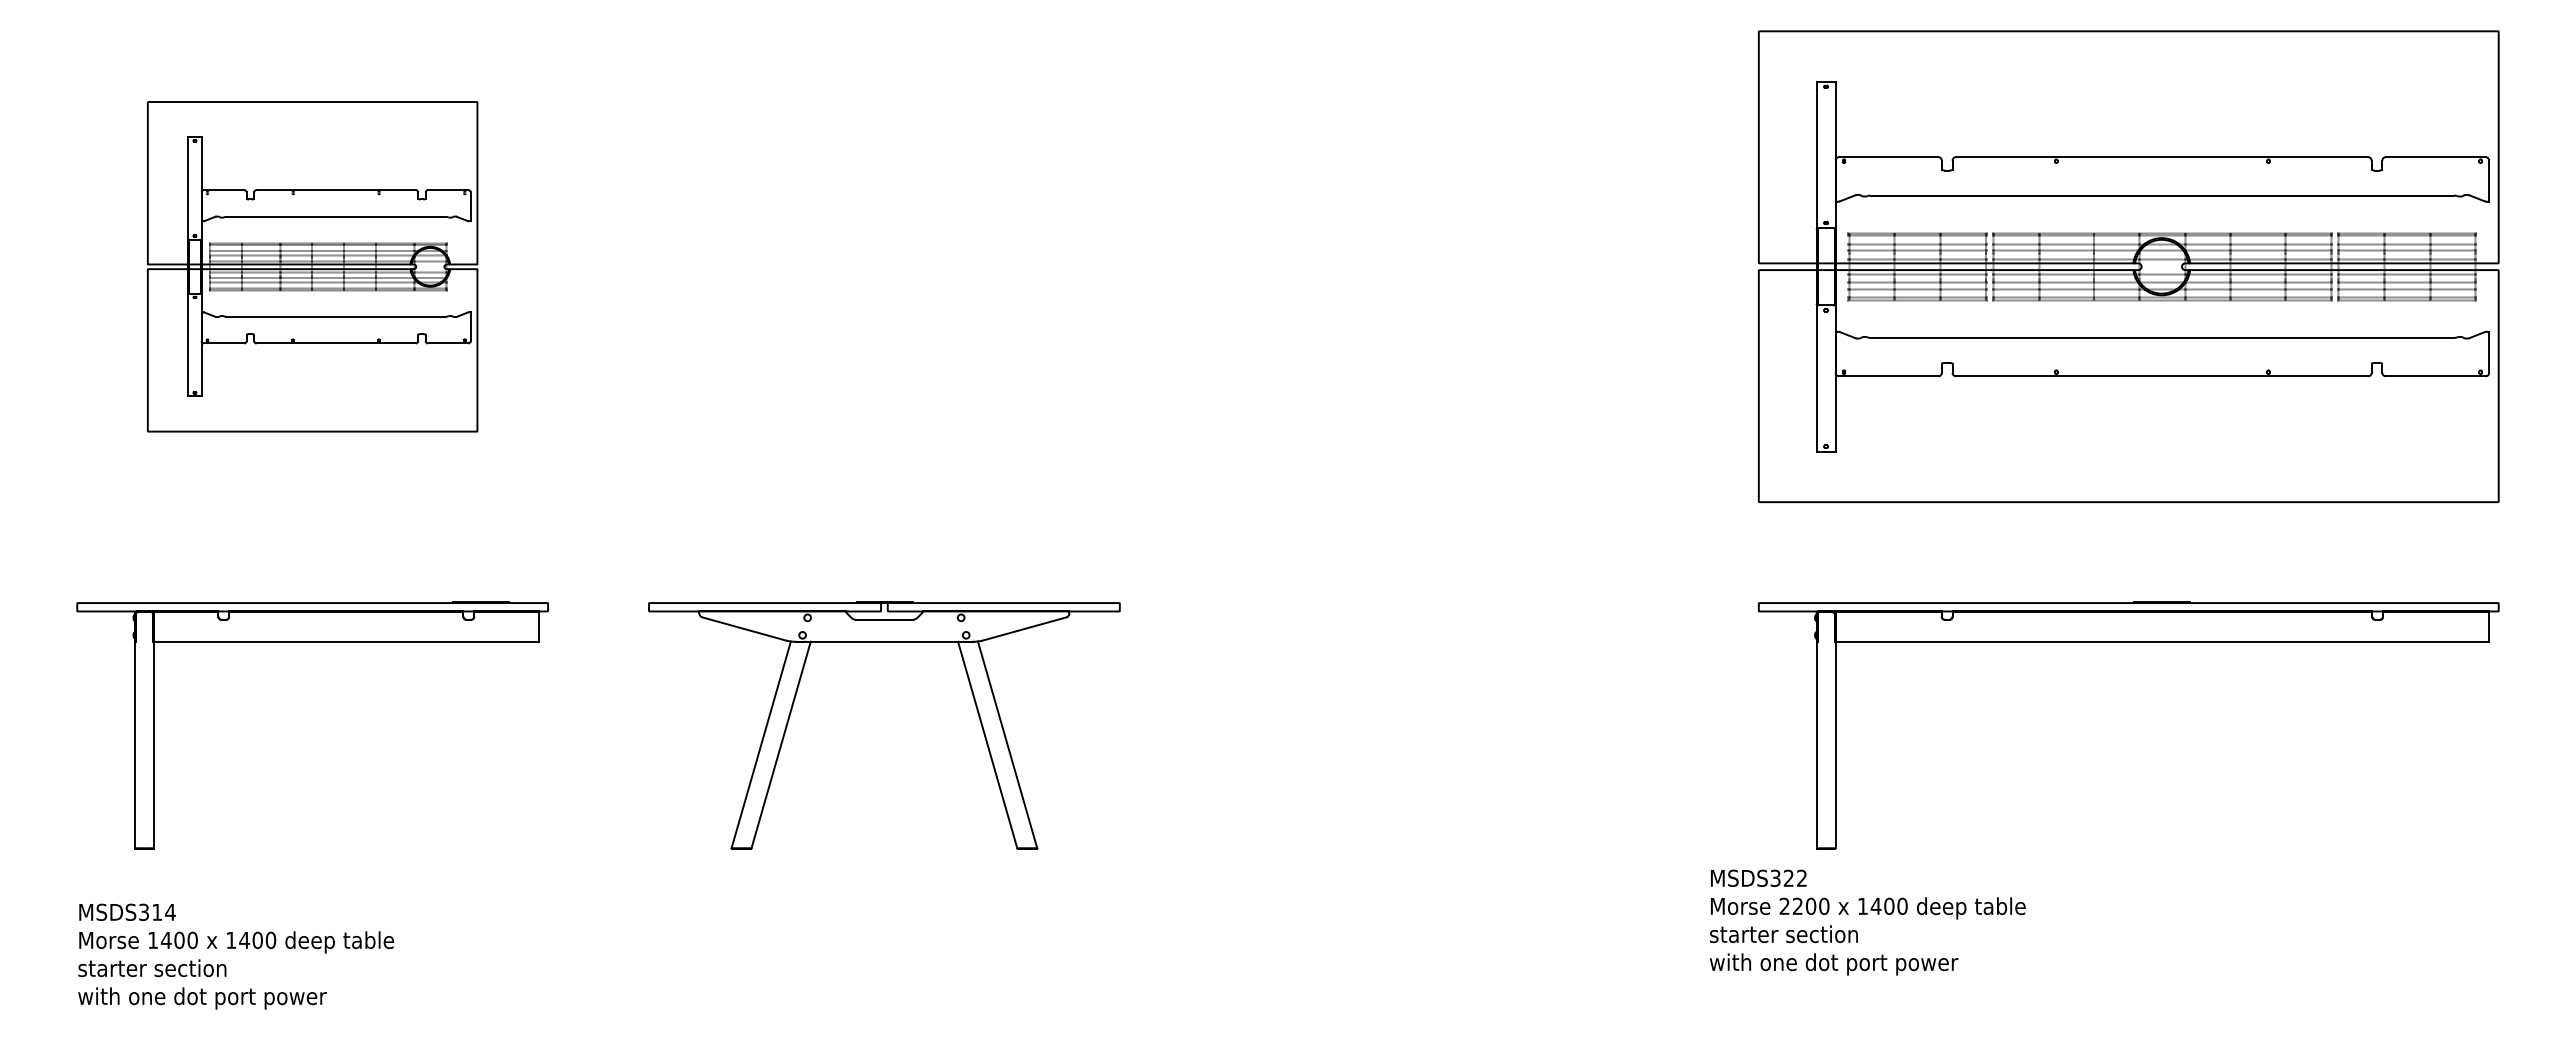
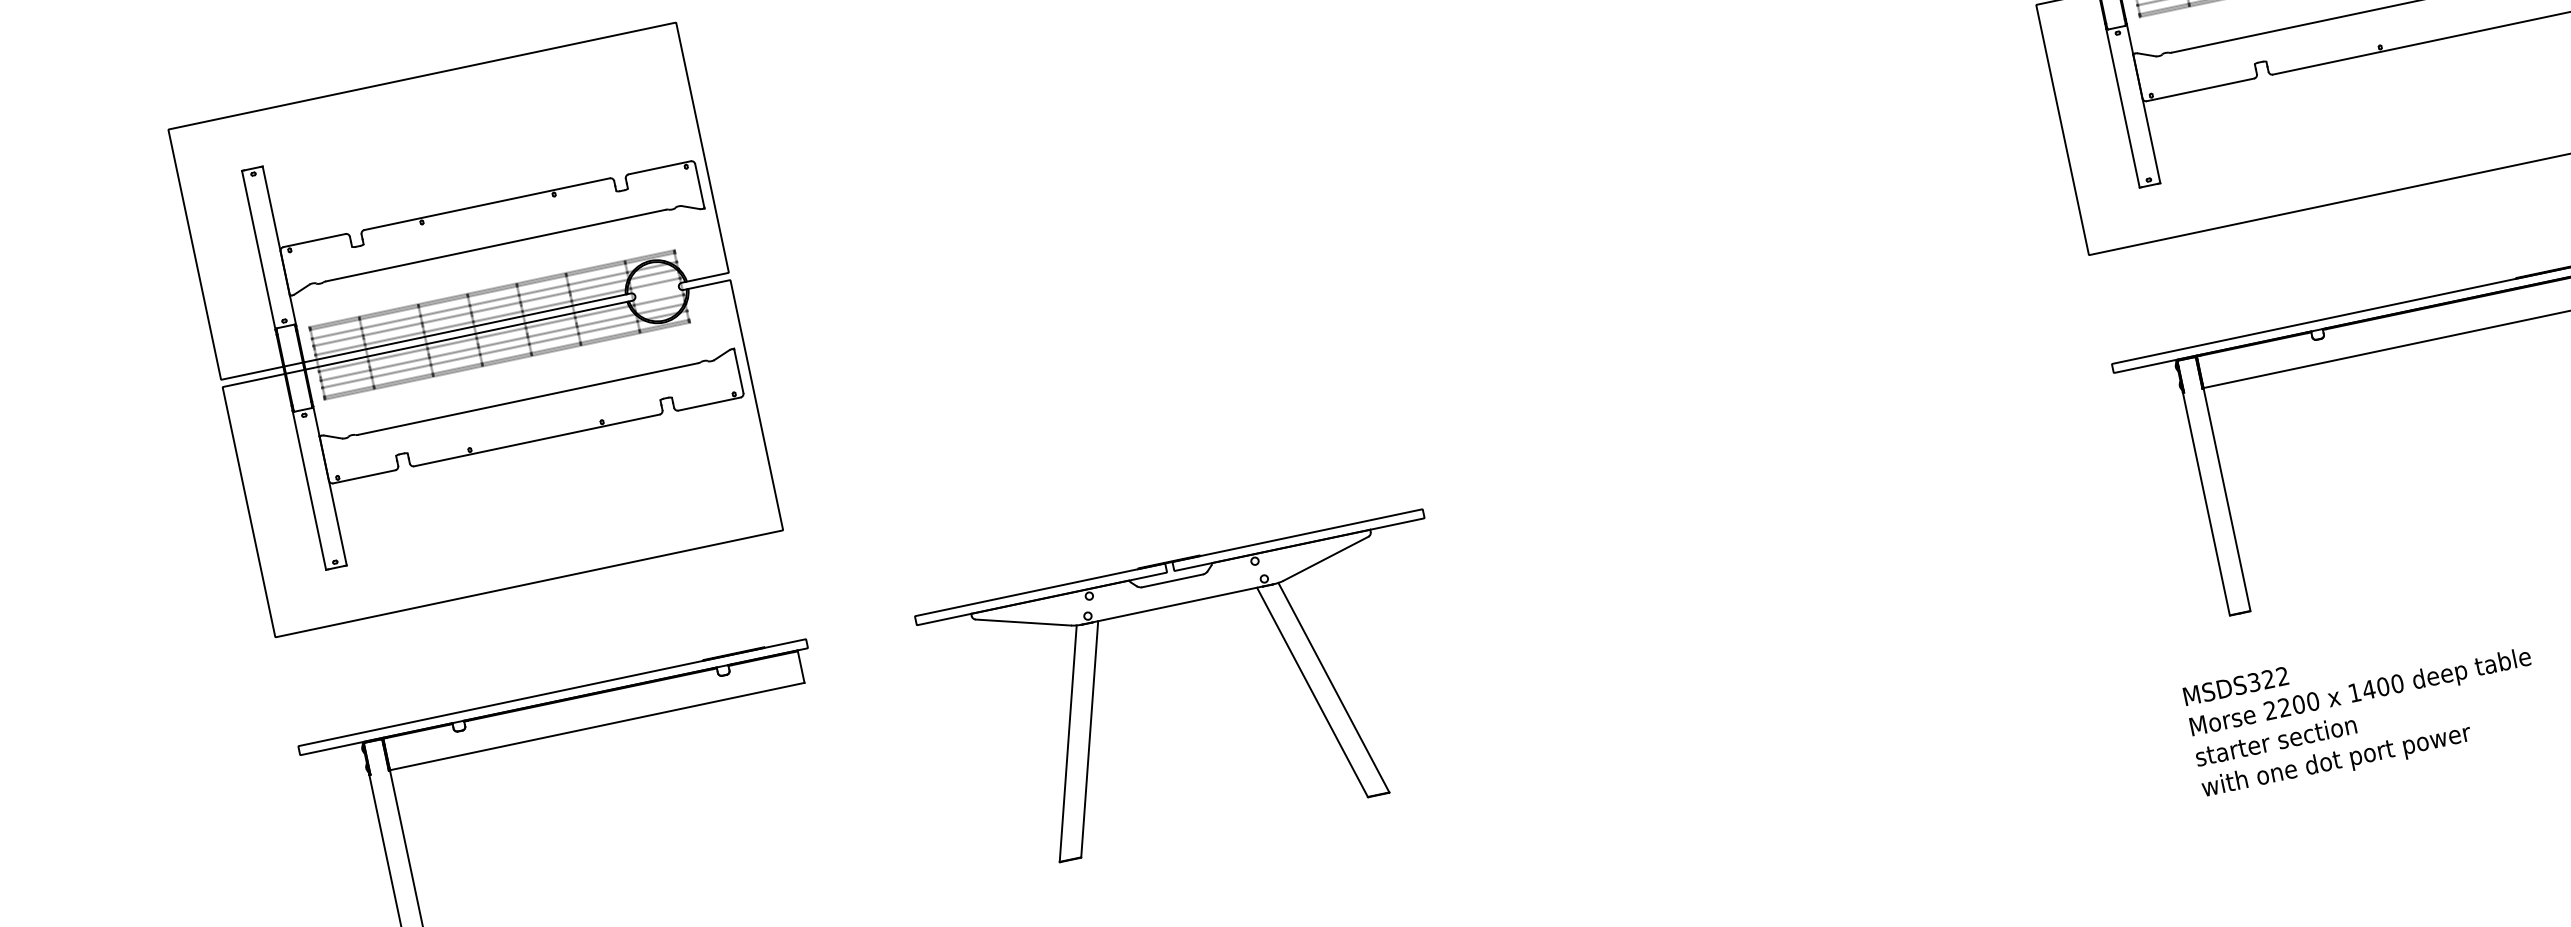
part: (312, 266) -> (475, 329), size x1.43
text: (1867, 922) -> (2363, 709), moved

